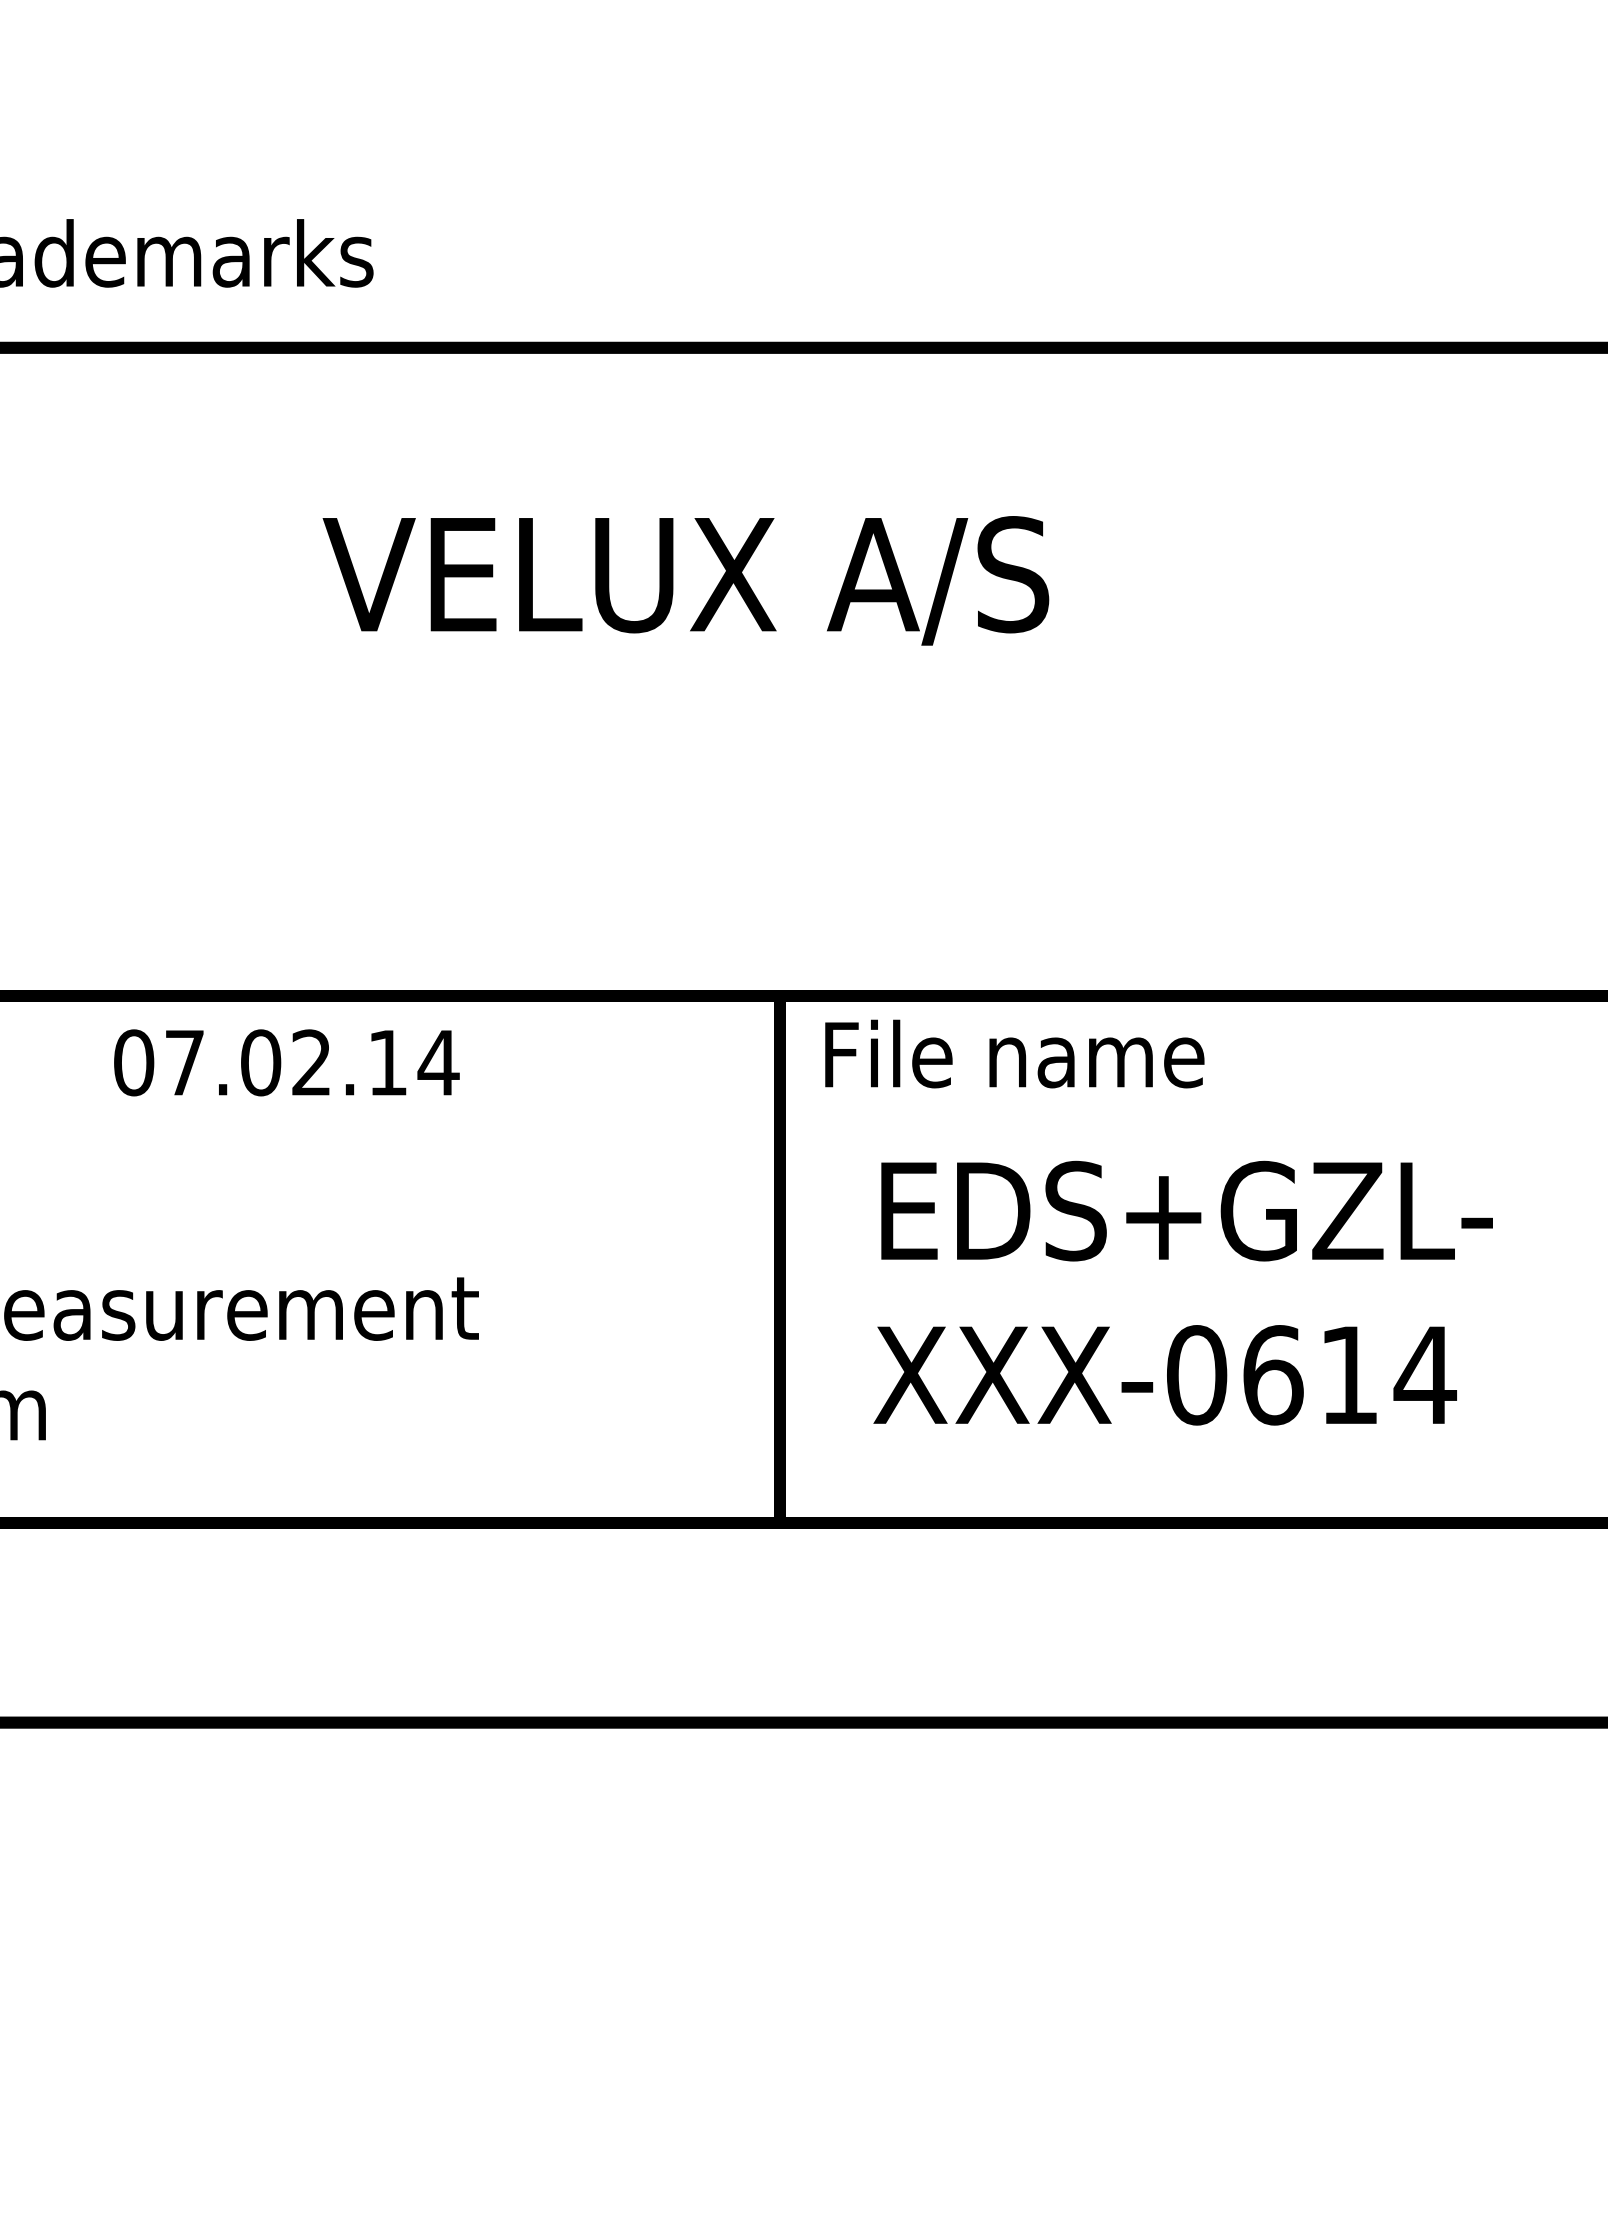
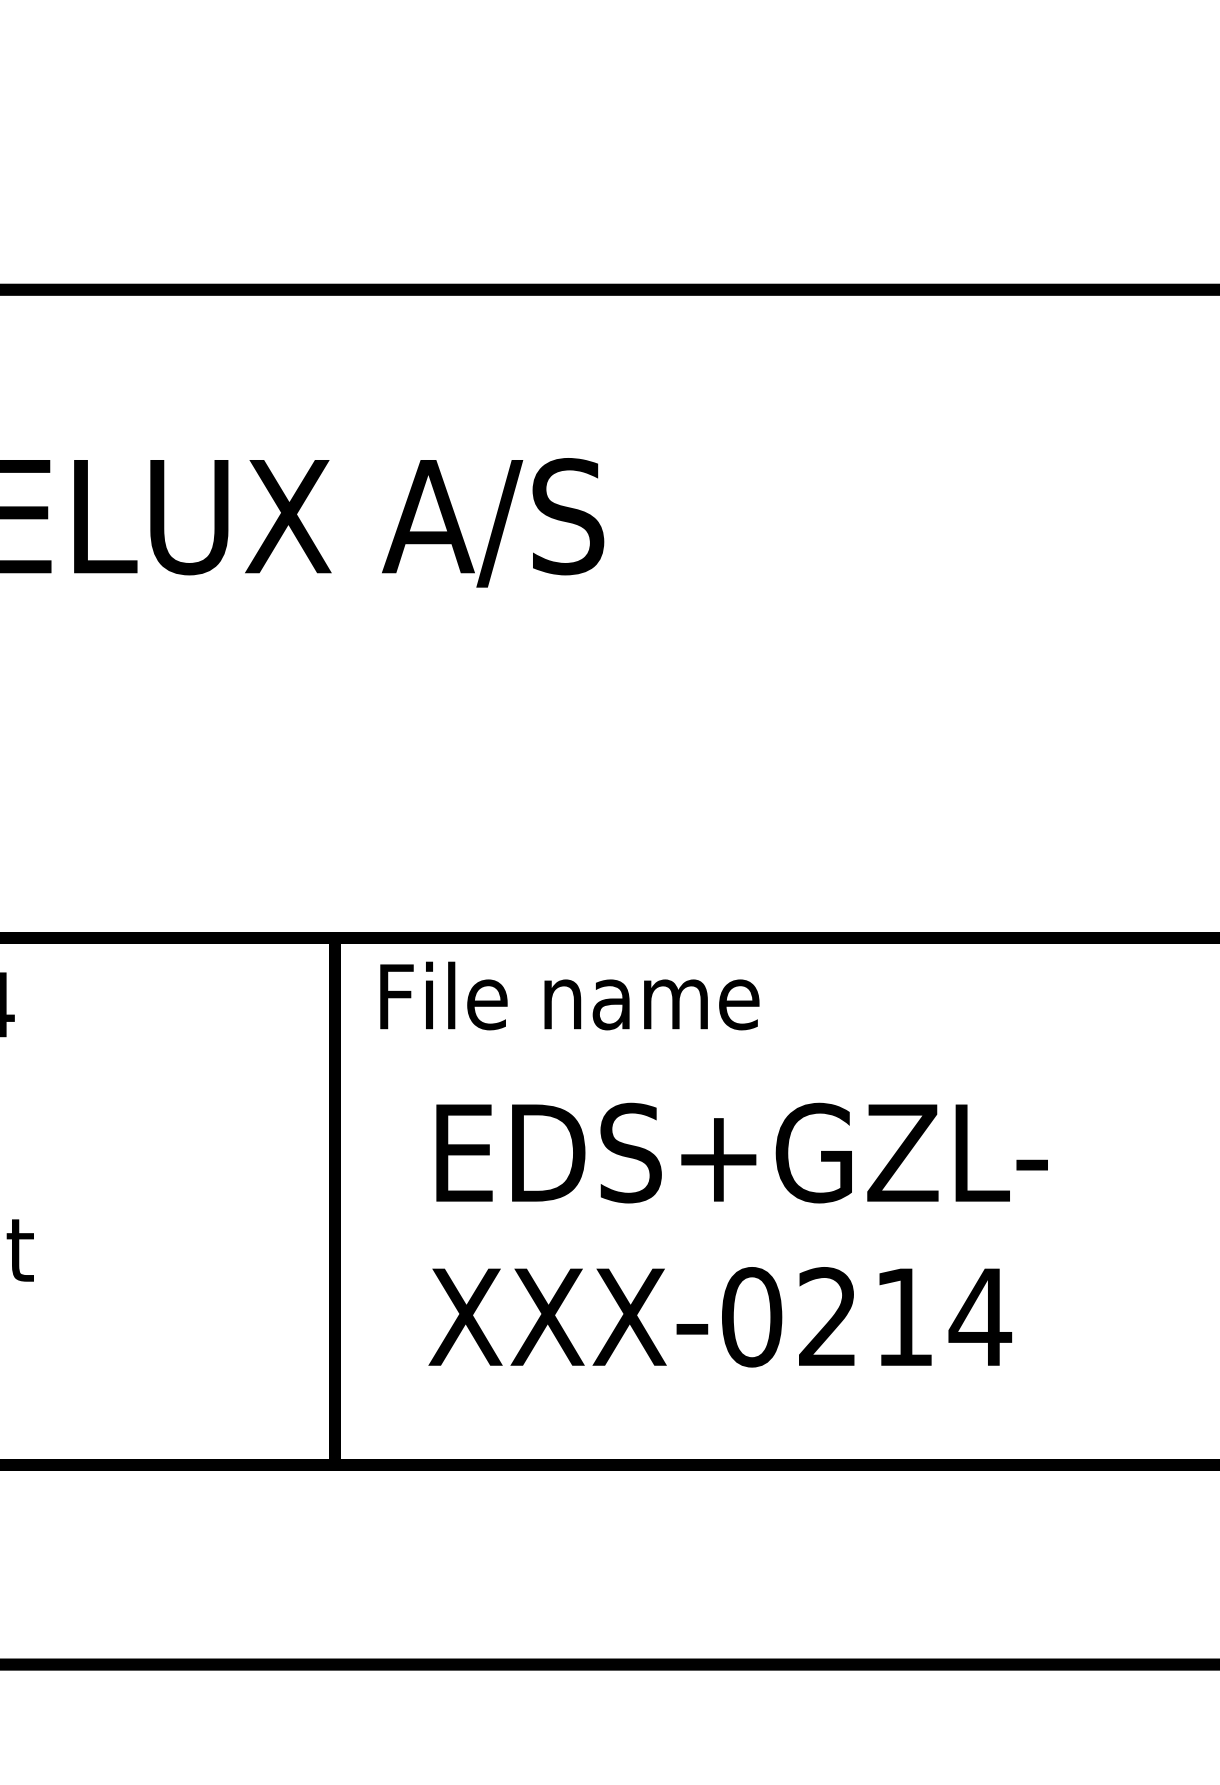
text: (1273, 1375) -> (828, 1317), XXX-0614 -> XXX-0214

